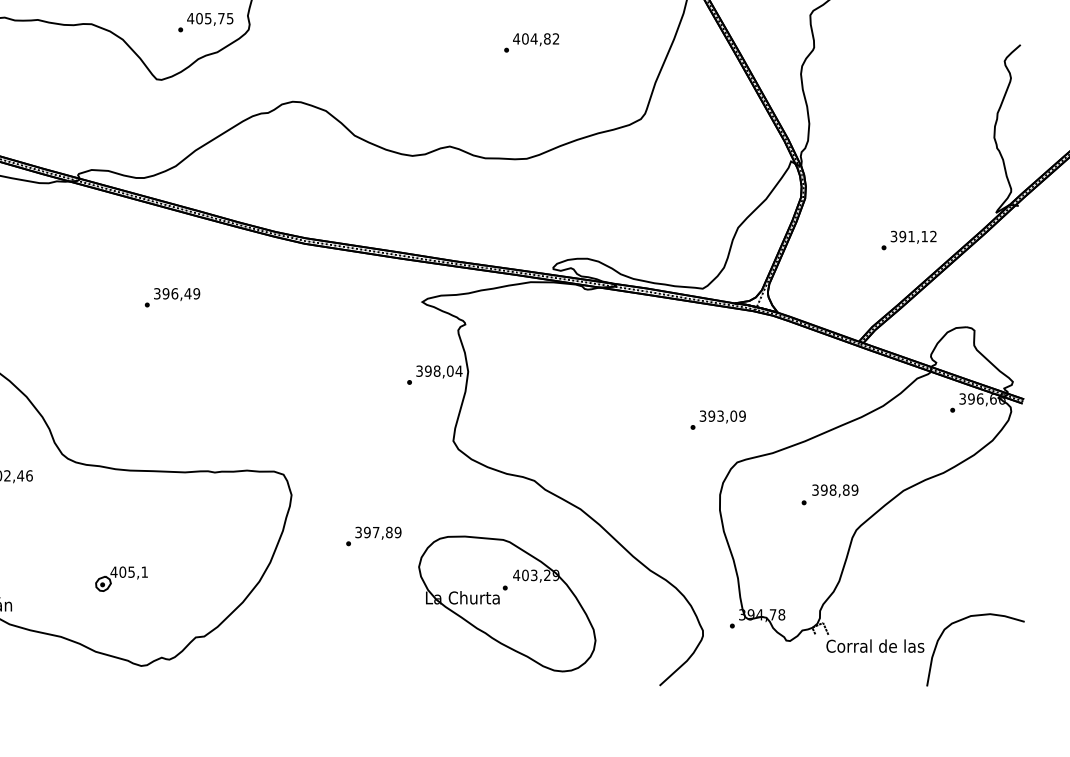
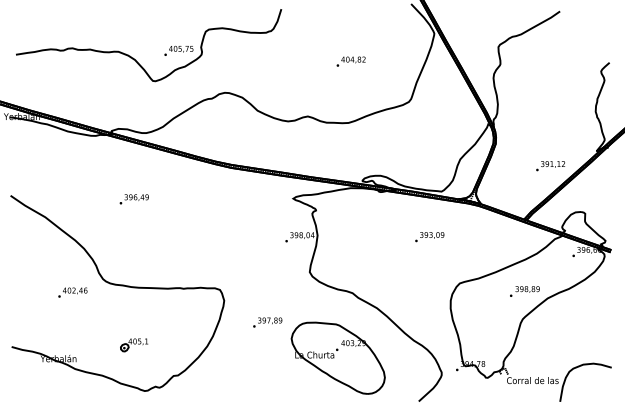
text: (170, 297) -> (133, 199), moved
text: (717, 420) -> (429, 237), moved
text: (829, 494) -> (524, 291), moved

